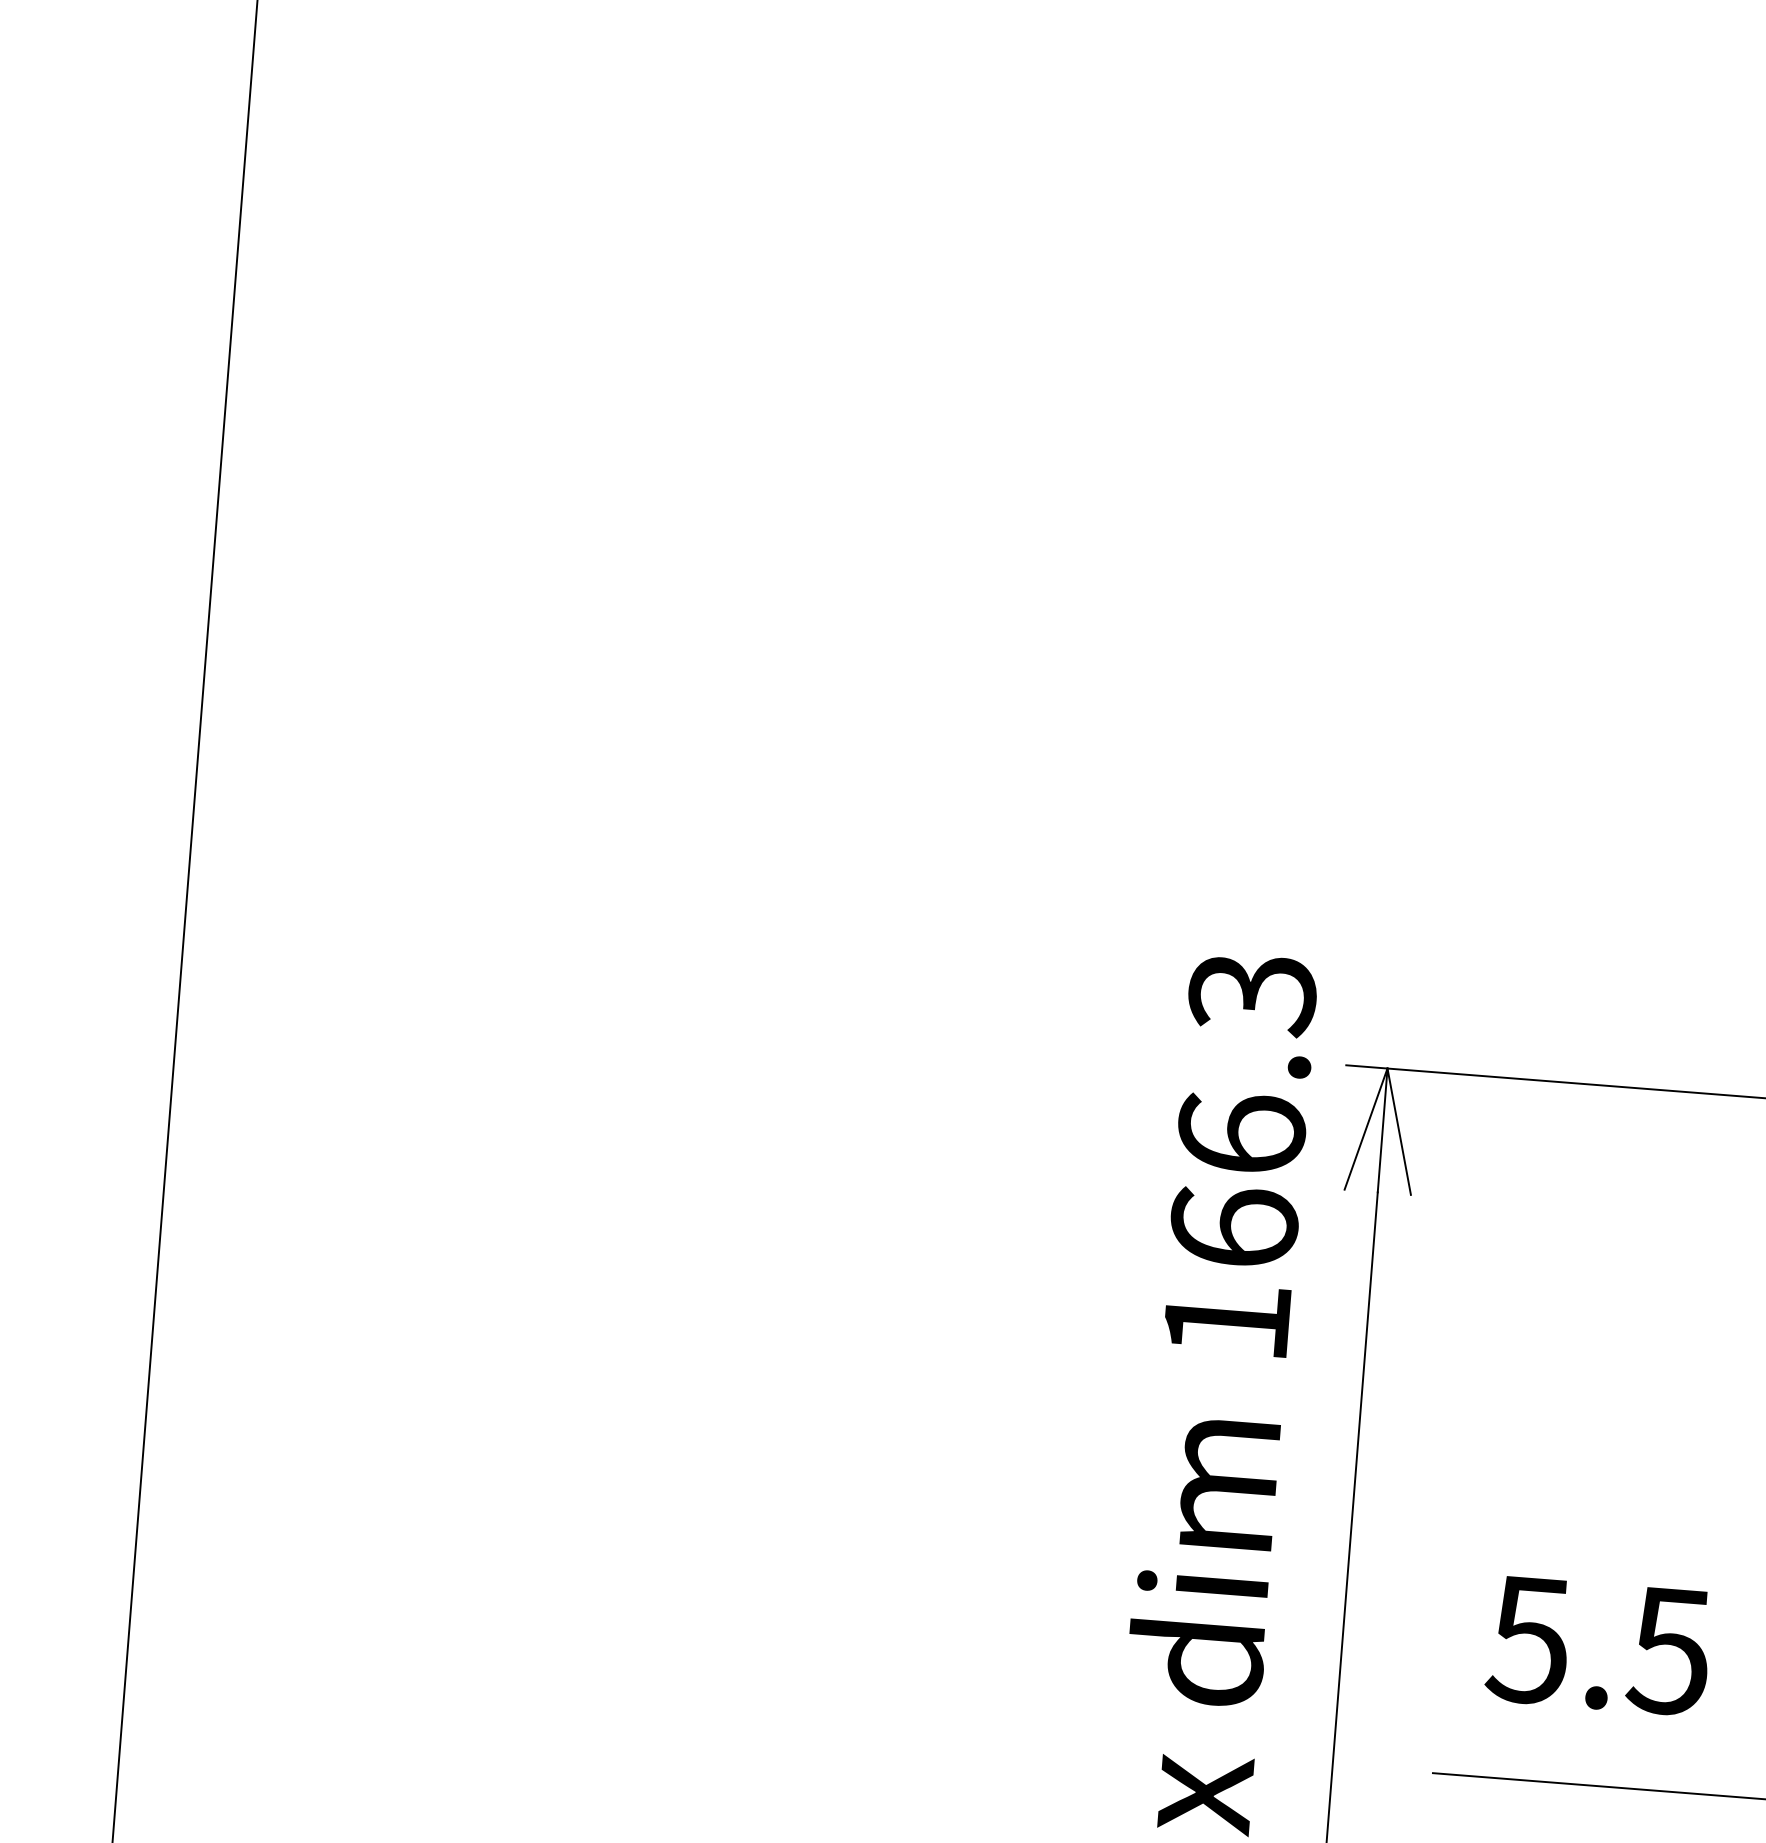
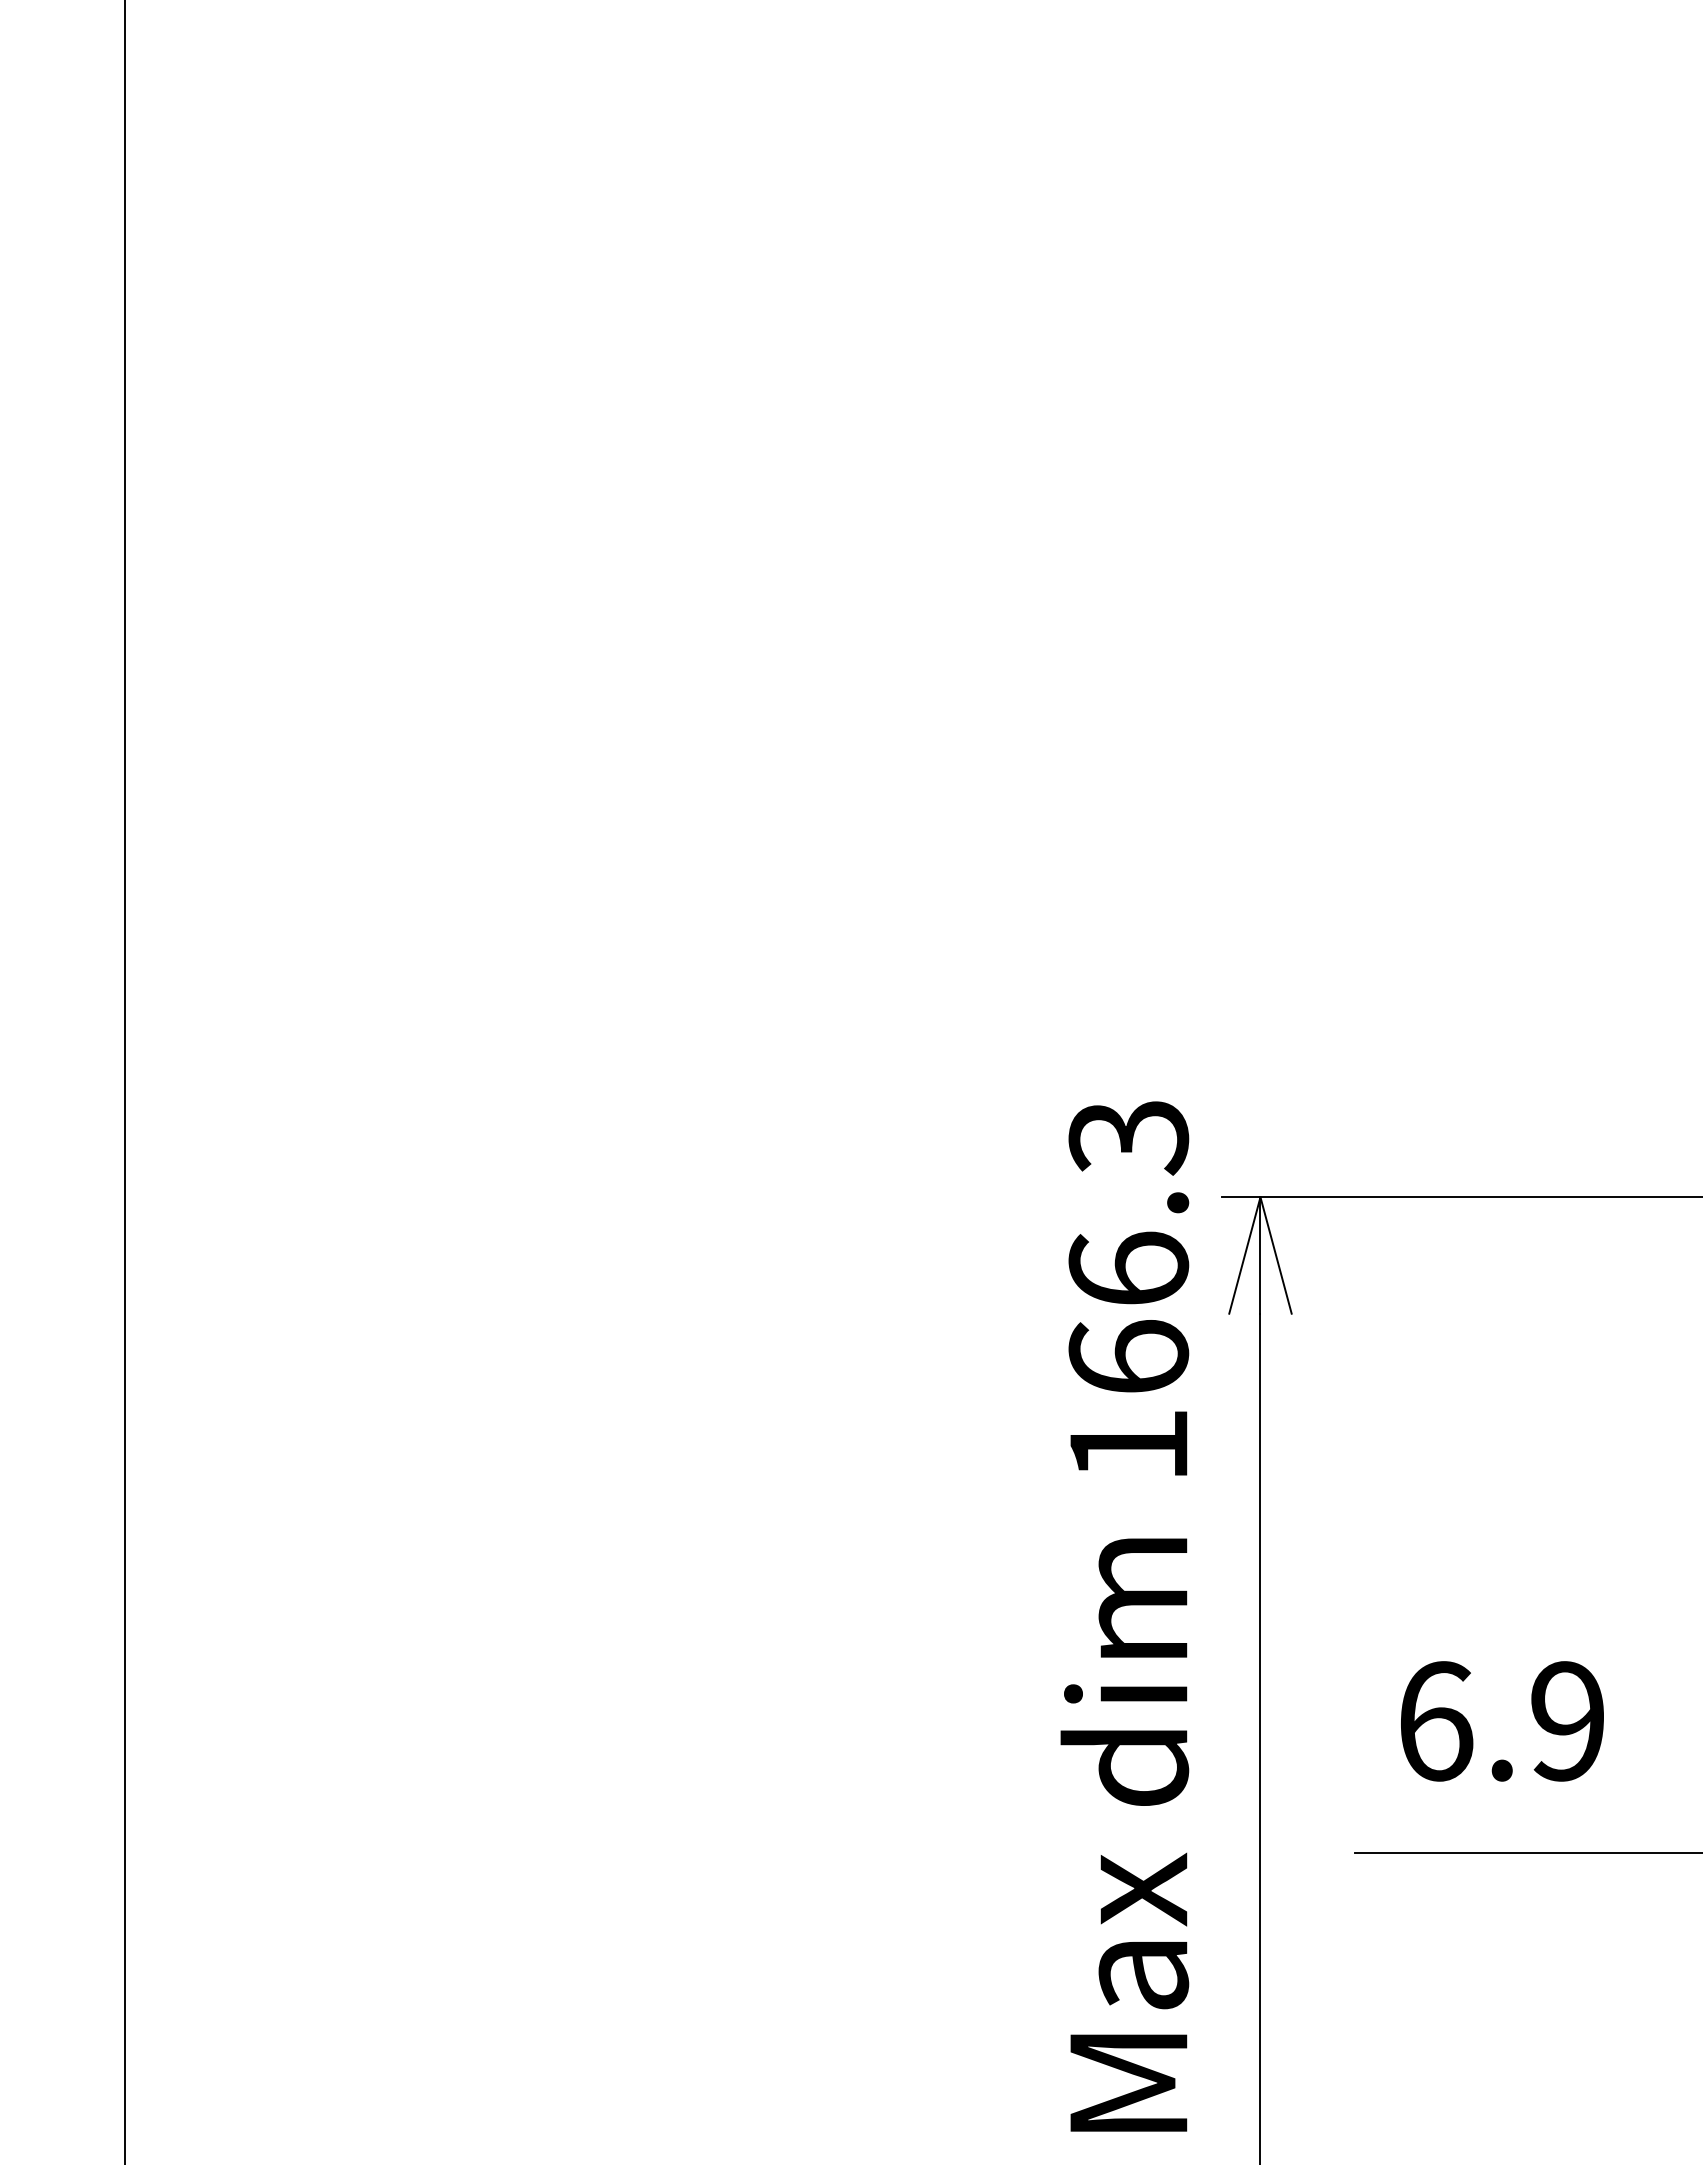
text: (1598, 1645) -> (1500, 1721), 5.5 -> 6.9

